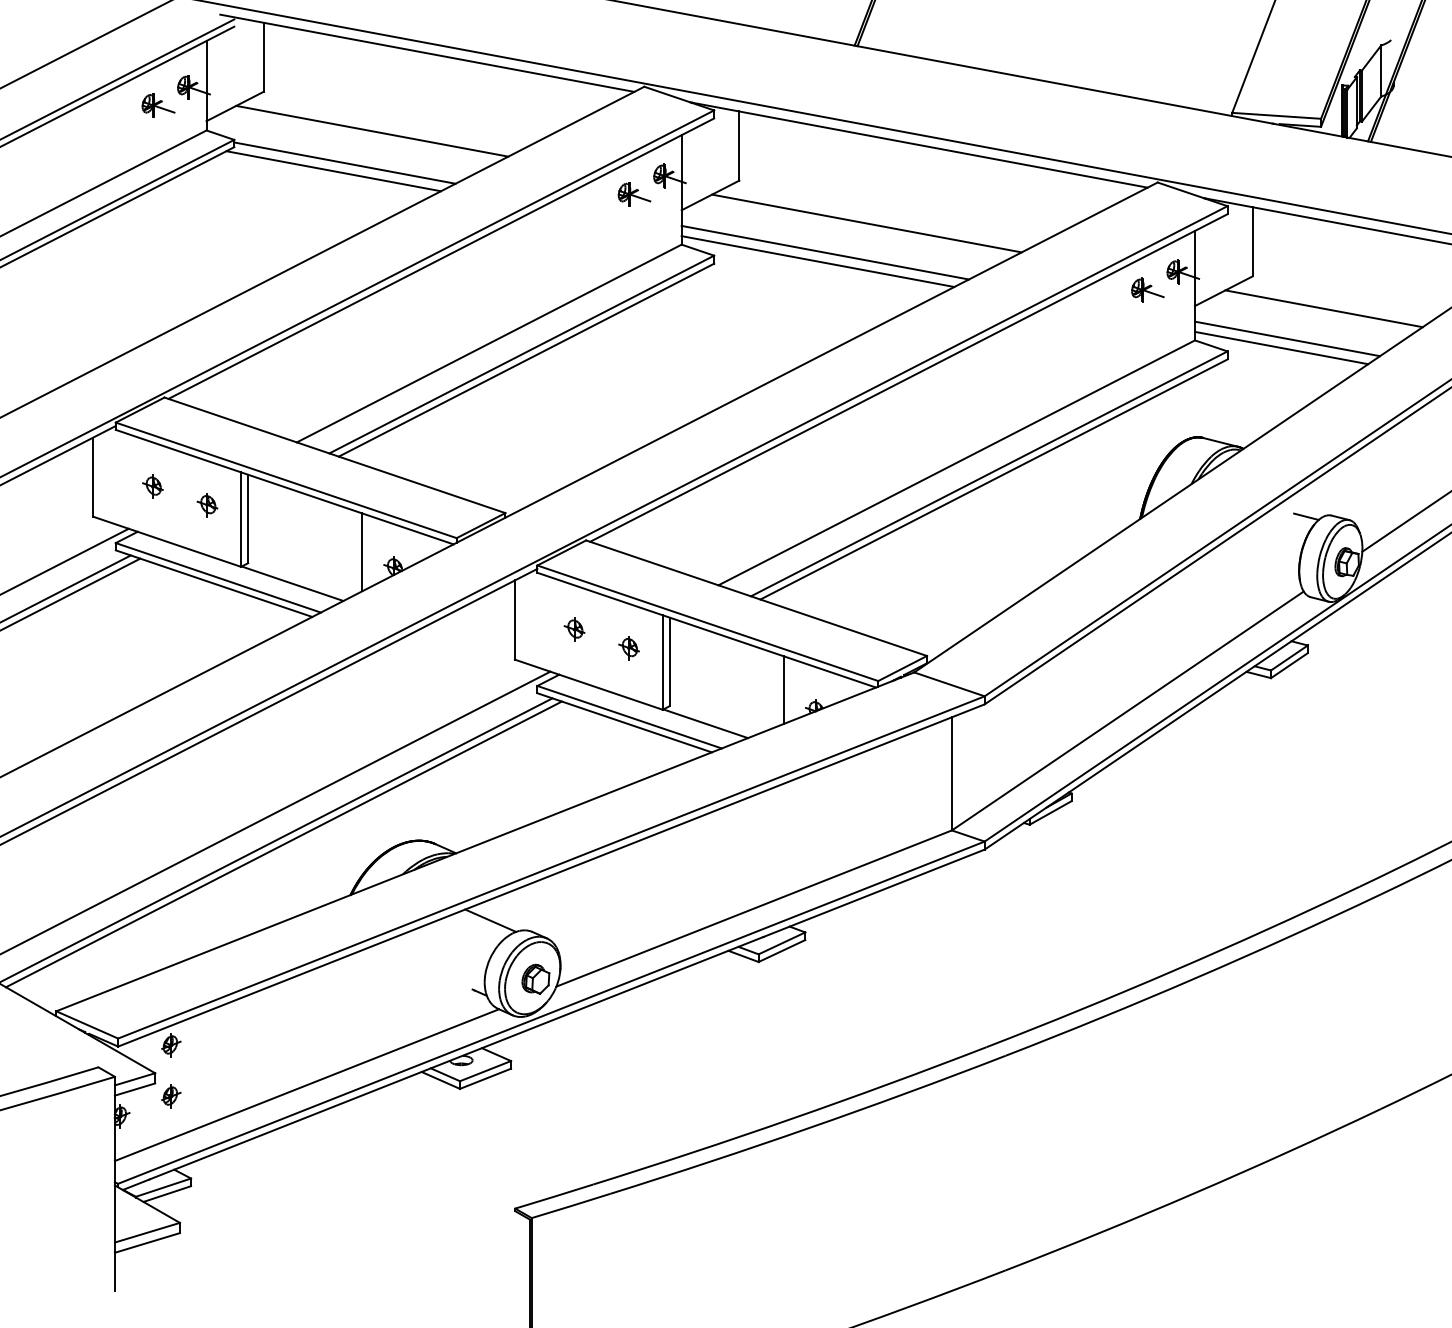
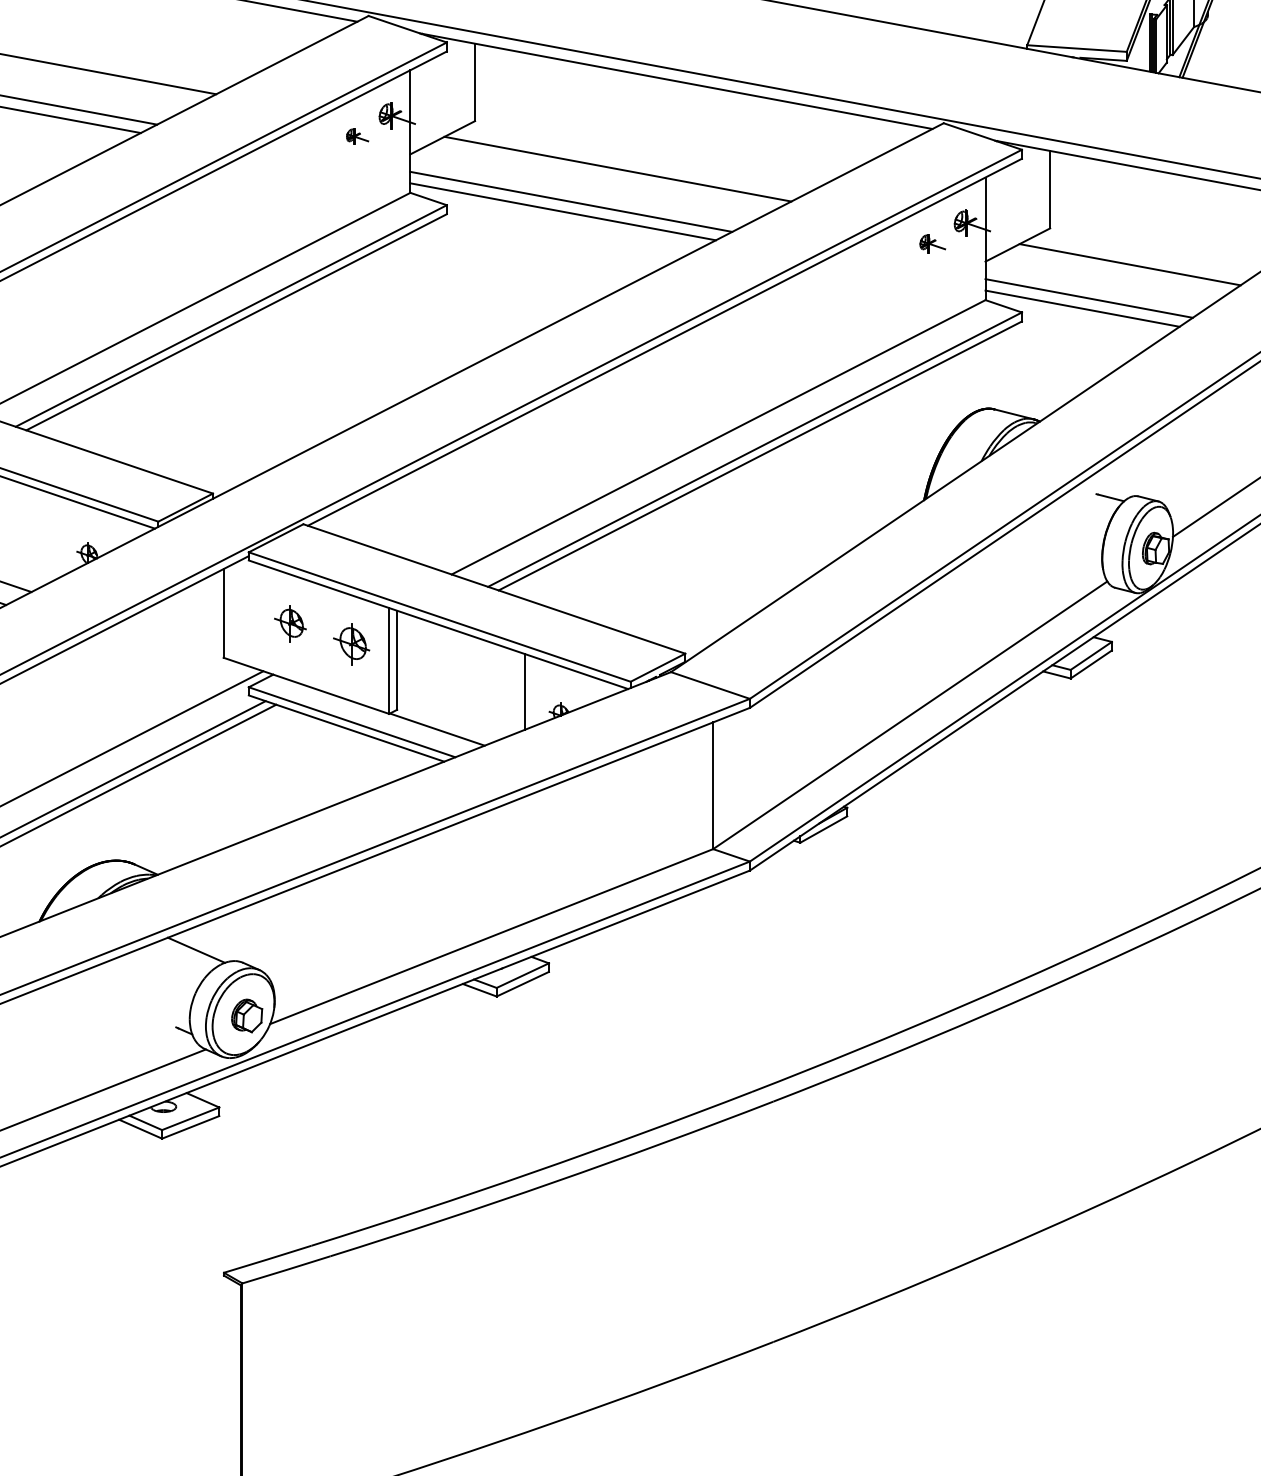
part: (634, 194) -> (357, 136), size x0.6
part: (1147, 289) -> (932, 243), size x0.7
line: (362, 552) -> (52, 537), removed
part: (574, 629) -> (290, 624), size x1.4
part: (628, 648) -> (350, 645), size x1.6

